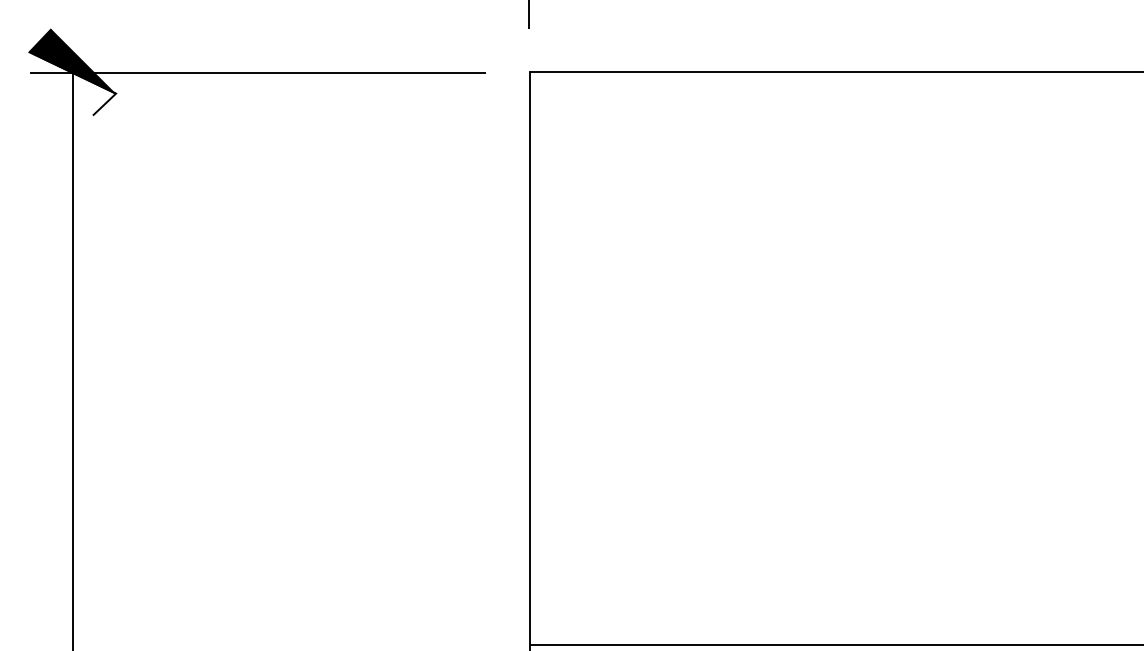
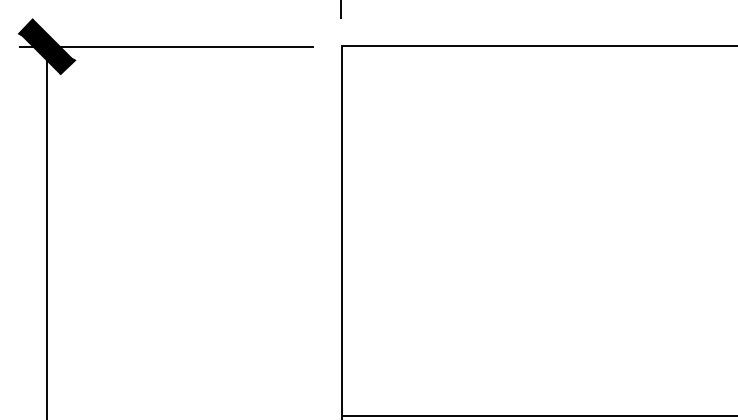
fill: (71, 82) -> (46, 53), added

